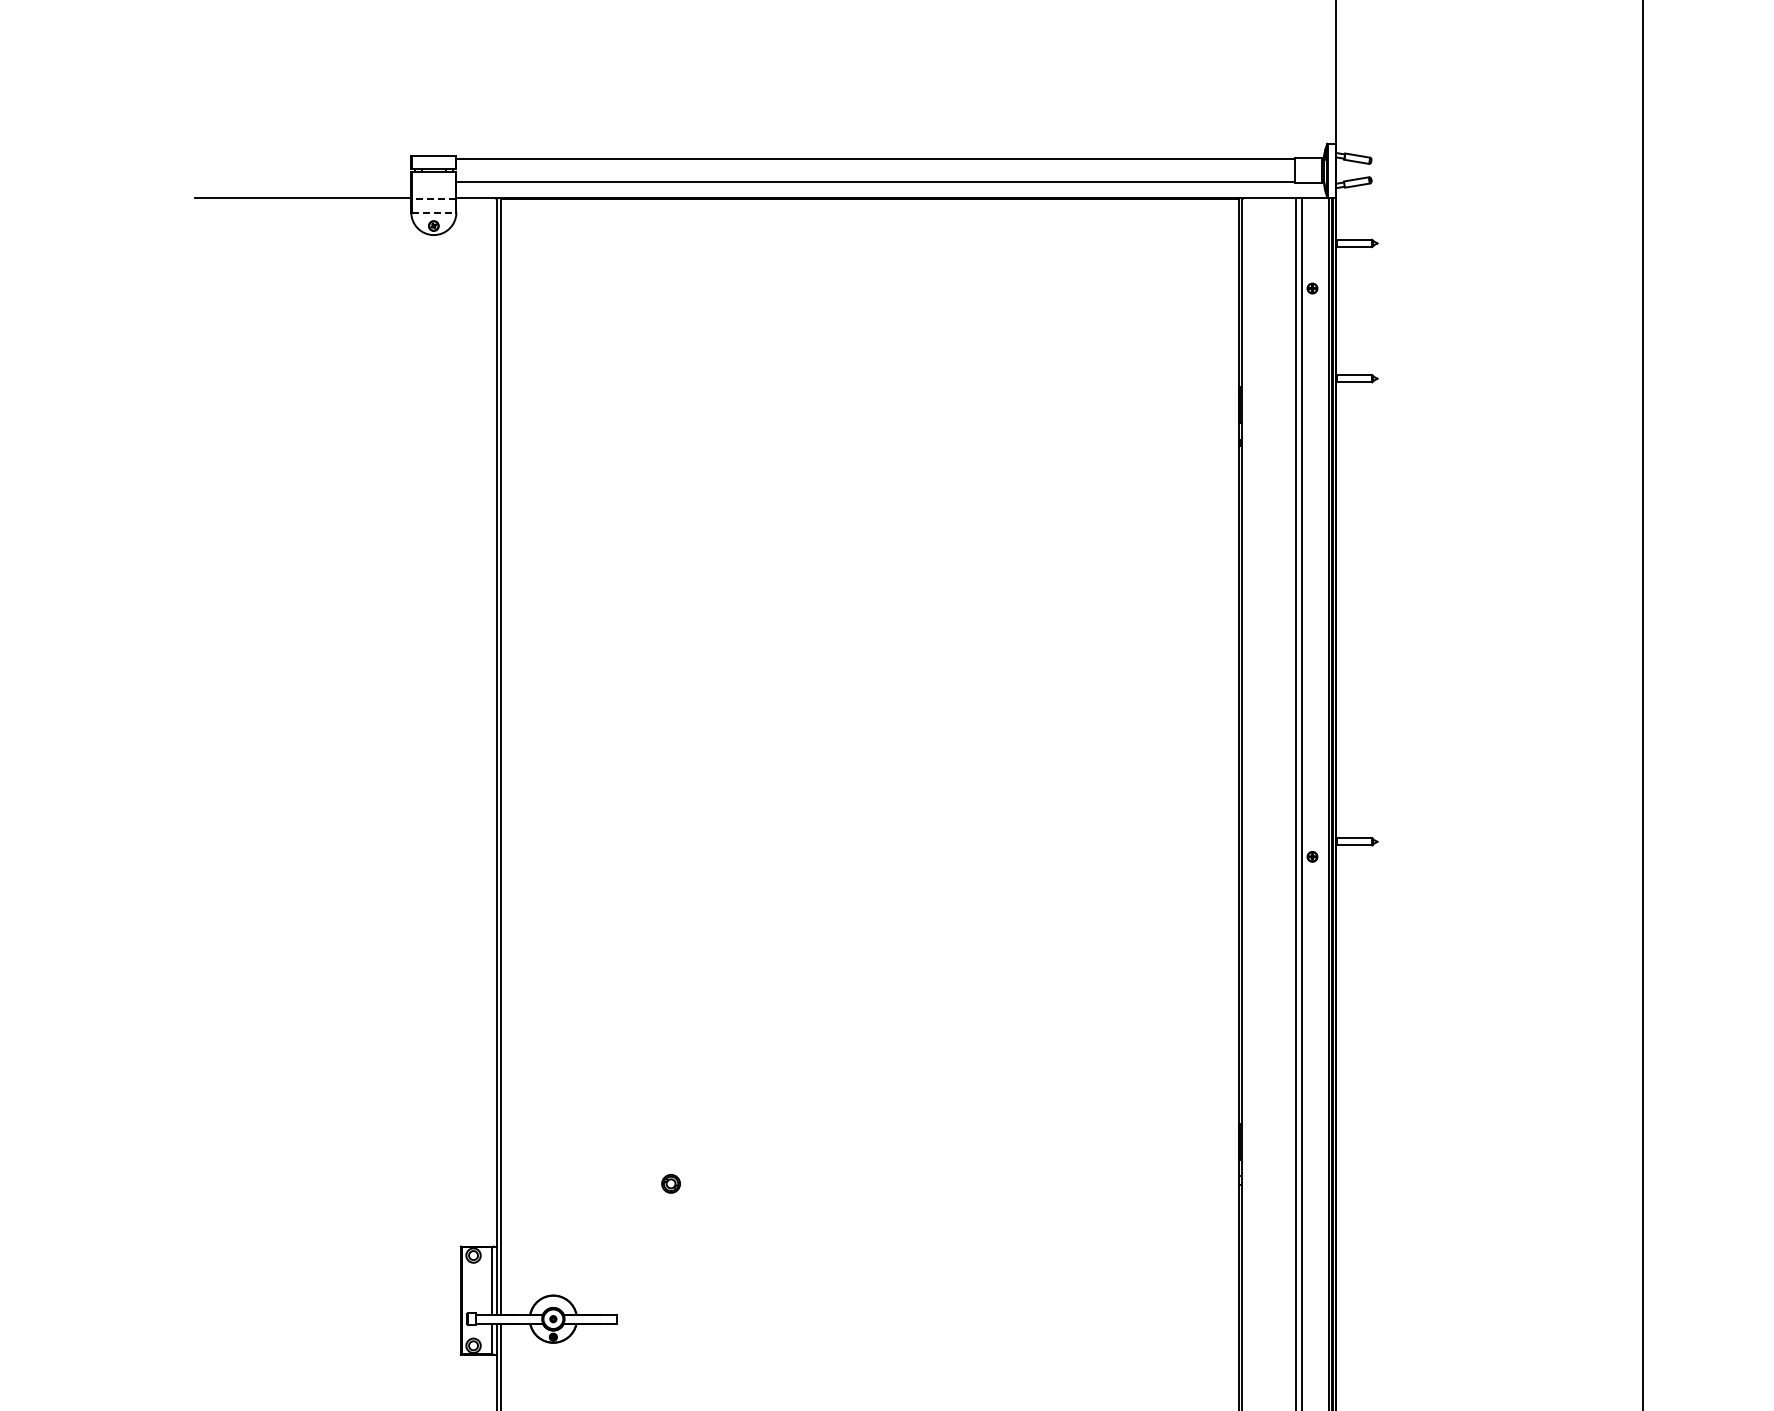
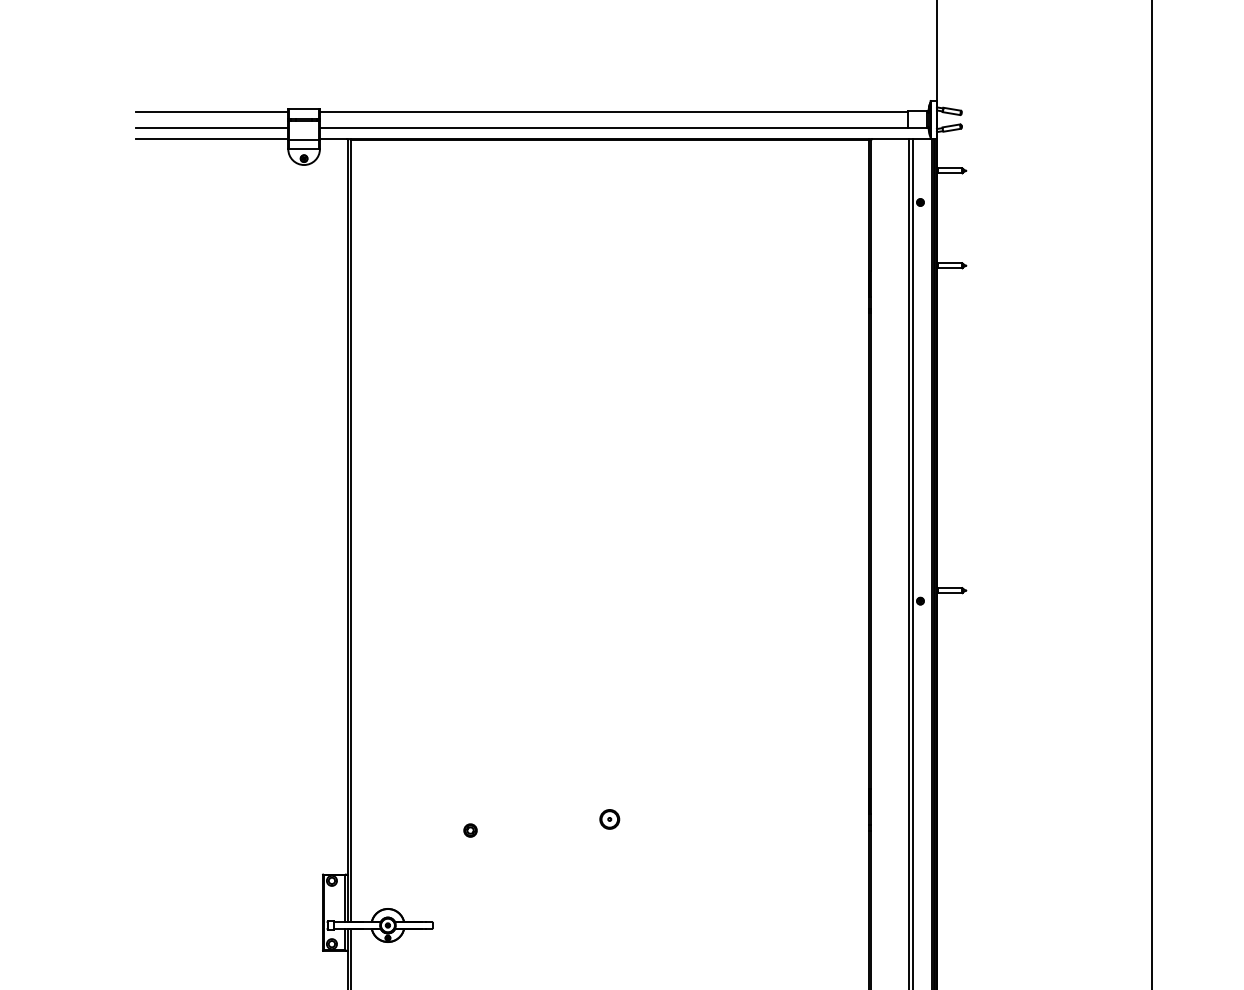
line: (302, 159) -> (211, 111), added
line: (302, 181) -> (211, 127), added
line: (433, 199) -> (303, 140), dashed -> solid
line: (433, 212) -> (303, 149), dashed -> solid
part: (869, 1167) -> (609, 819), added

